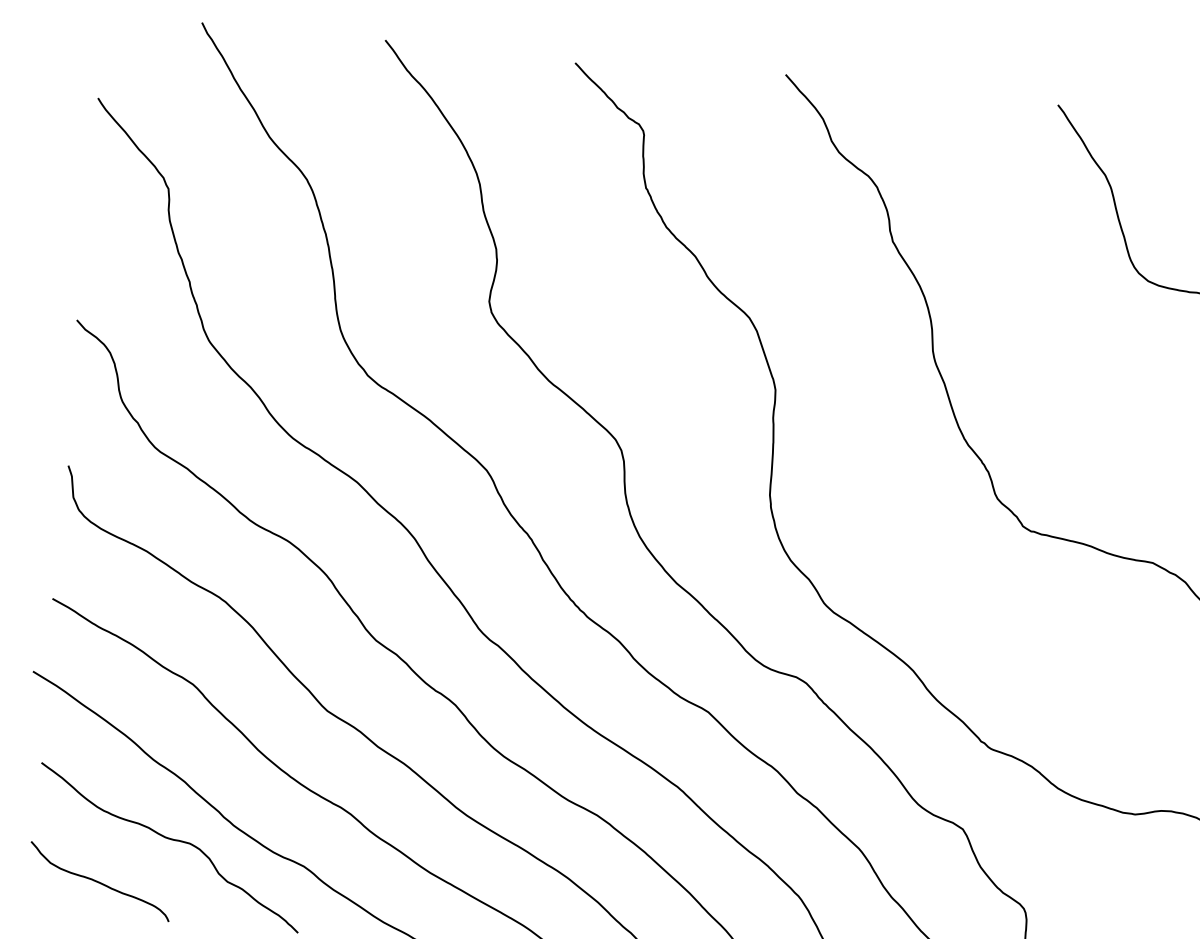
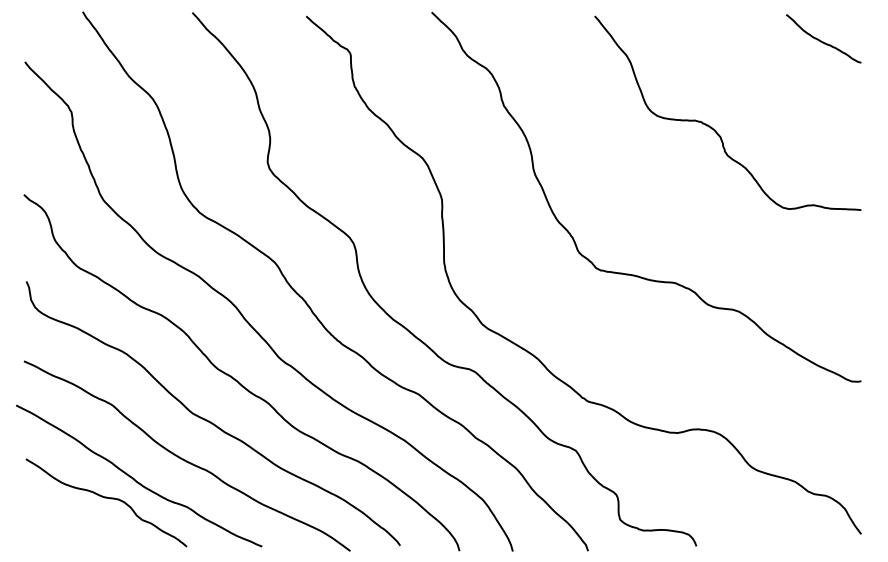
curve: (99, 881) -> (66, 526), removed

